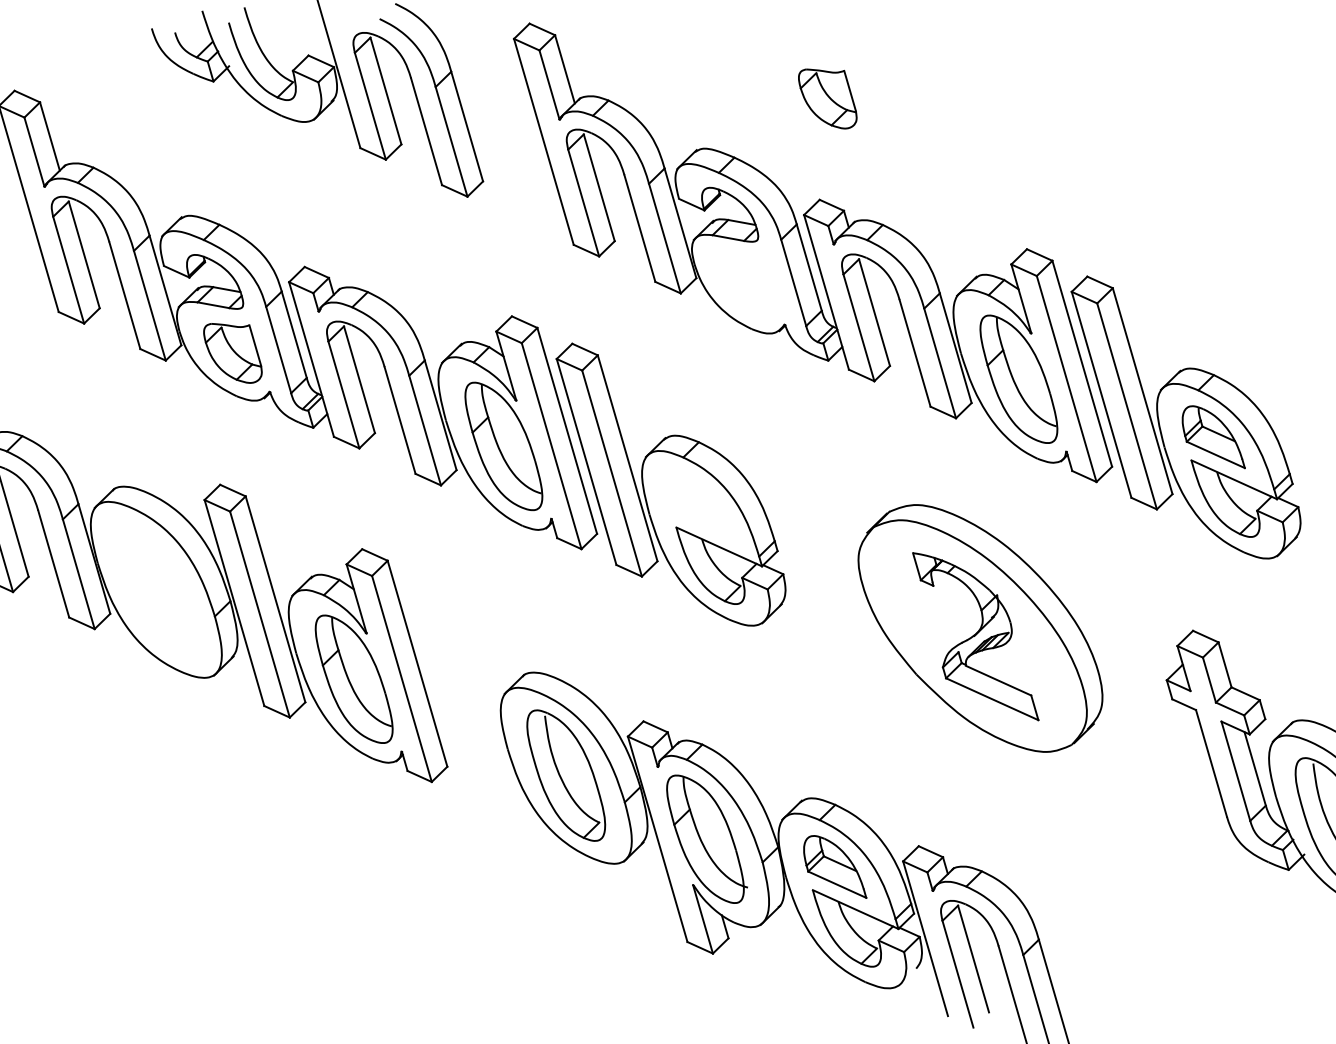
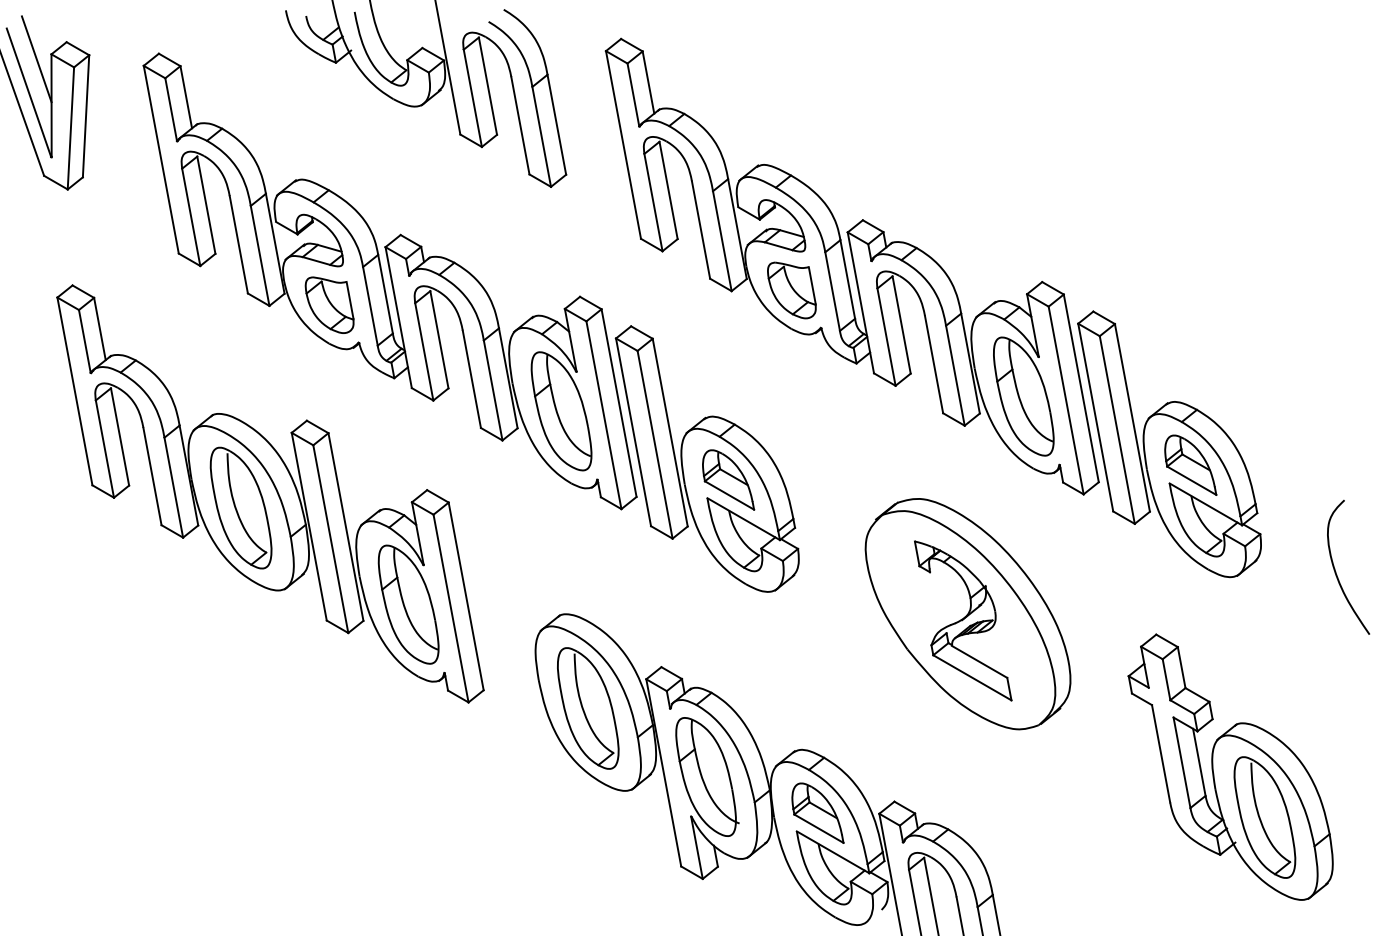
part: (827, 98) -> (791, 290), moved
part: (697, 504) -> (728, 479), added
part: (155, 589) -> (240, 507), added

